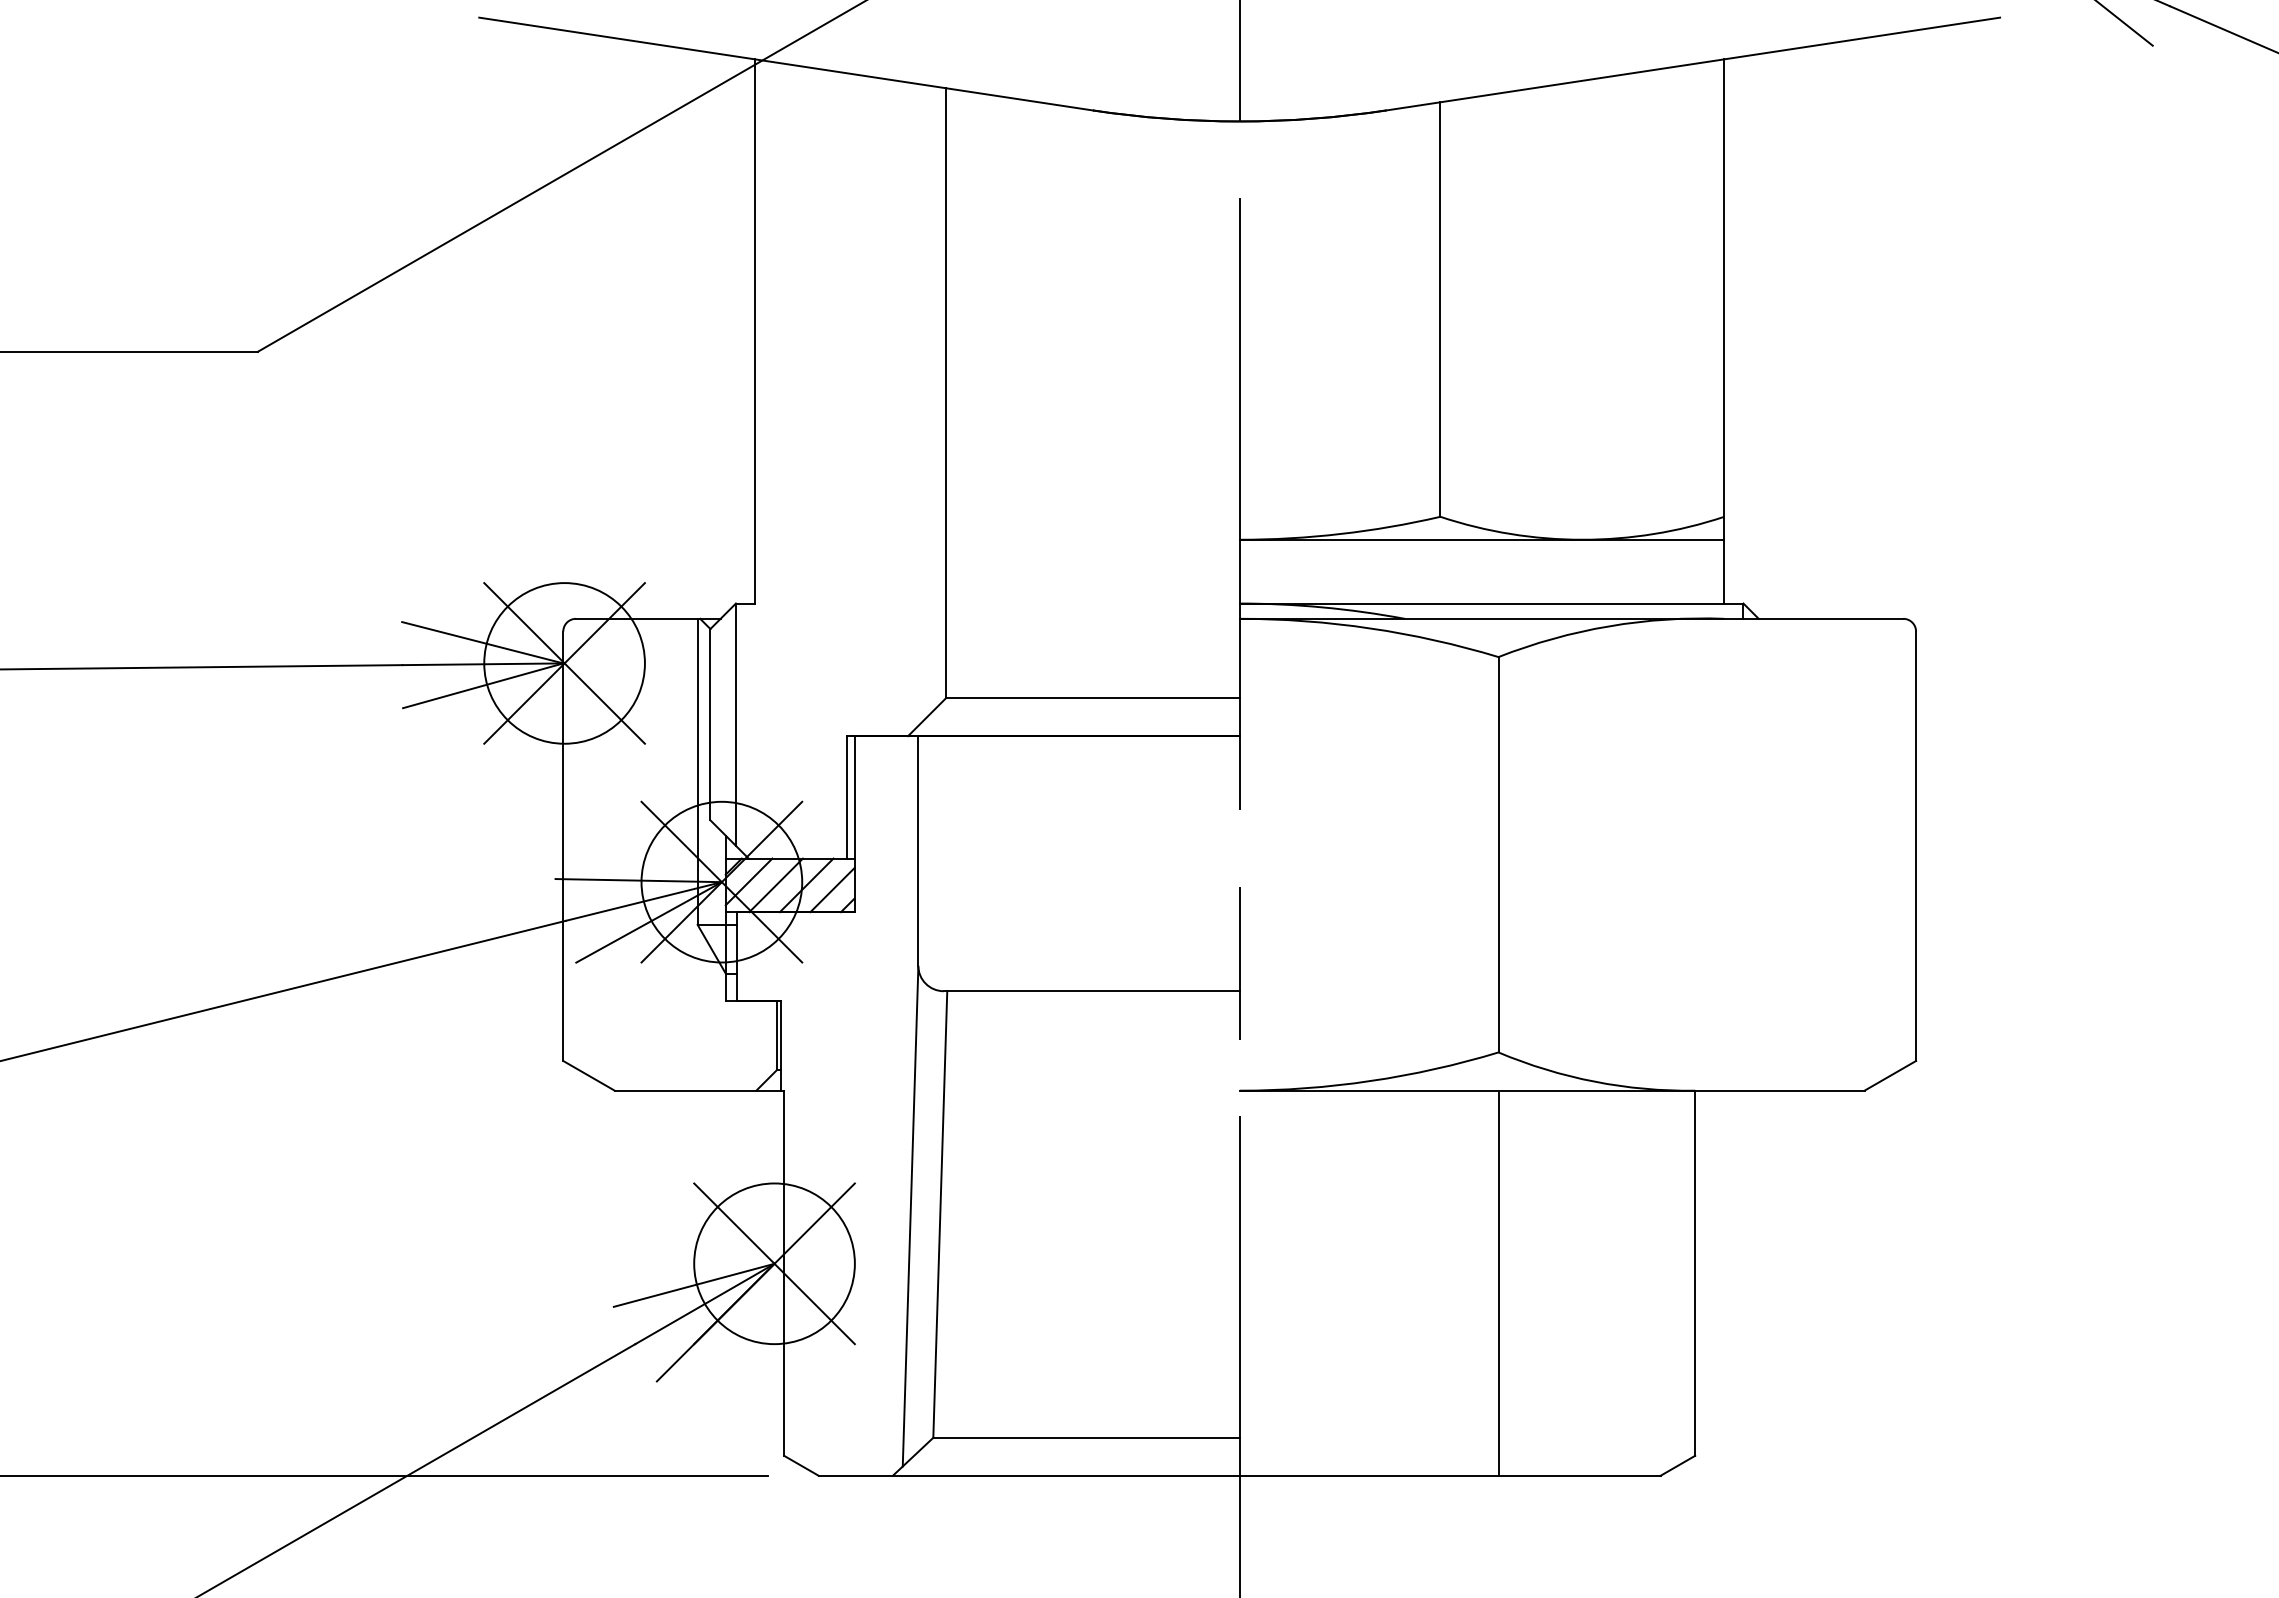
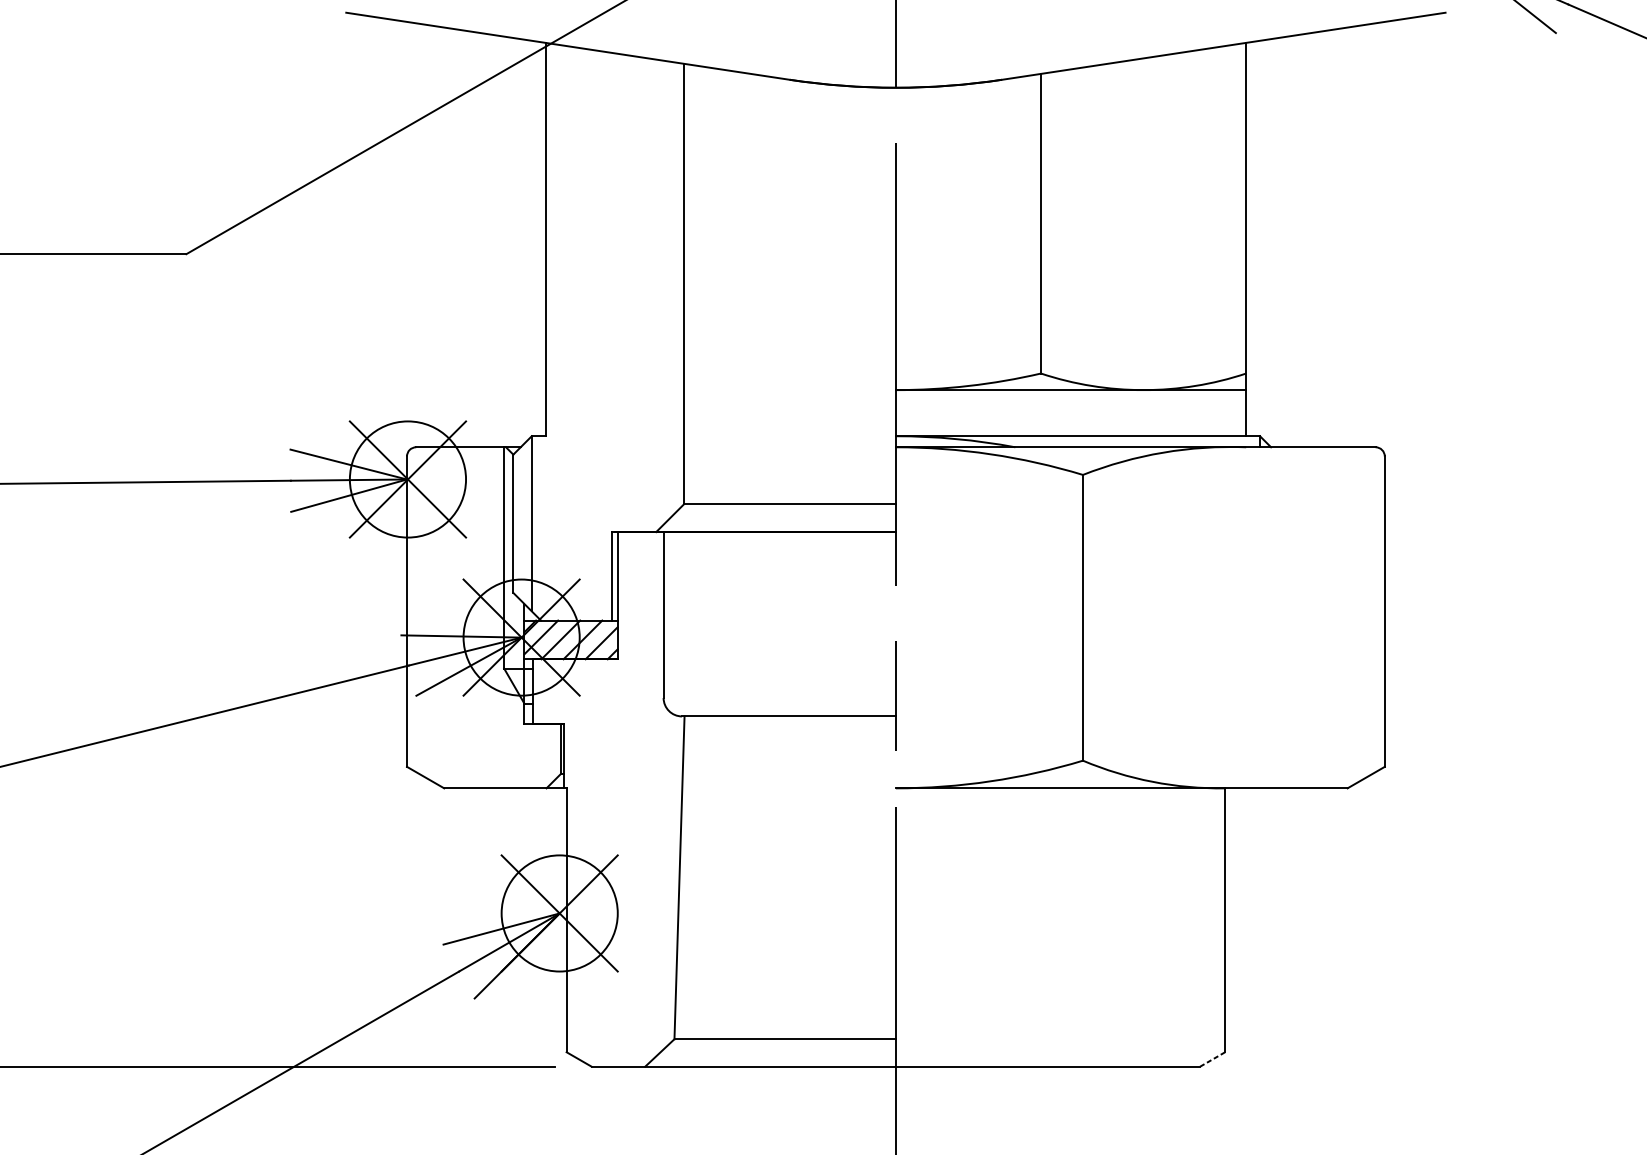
line: (910, 1216) -> (657, 879), removed
line: (1498, 1284) -> (1082, 928), removed
line: (1678, 1465) -> (1213, 1059), solid -> dashed

